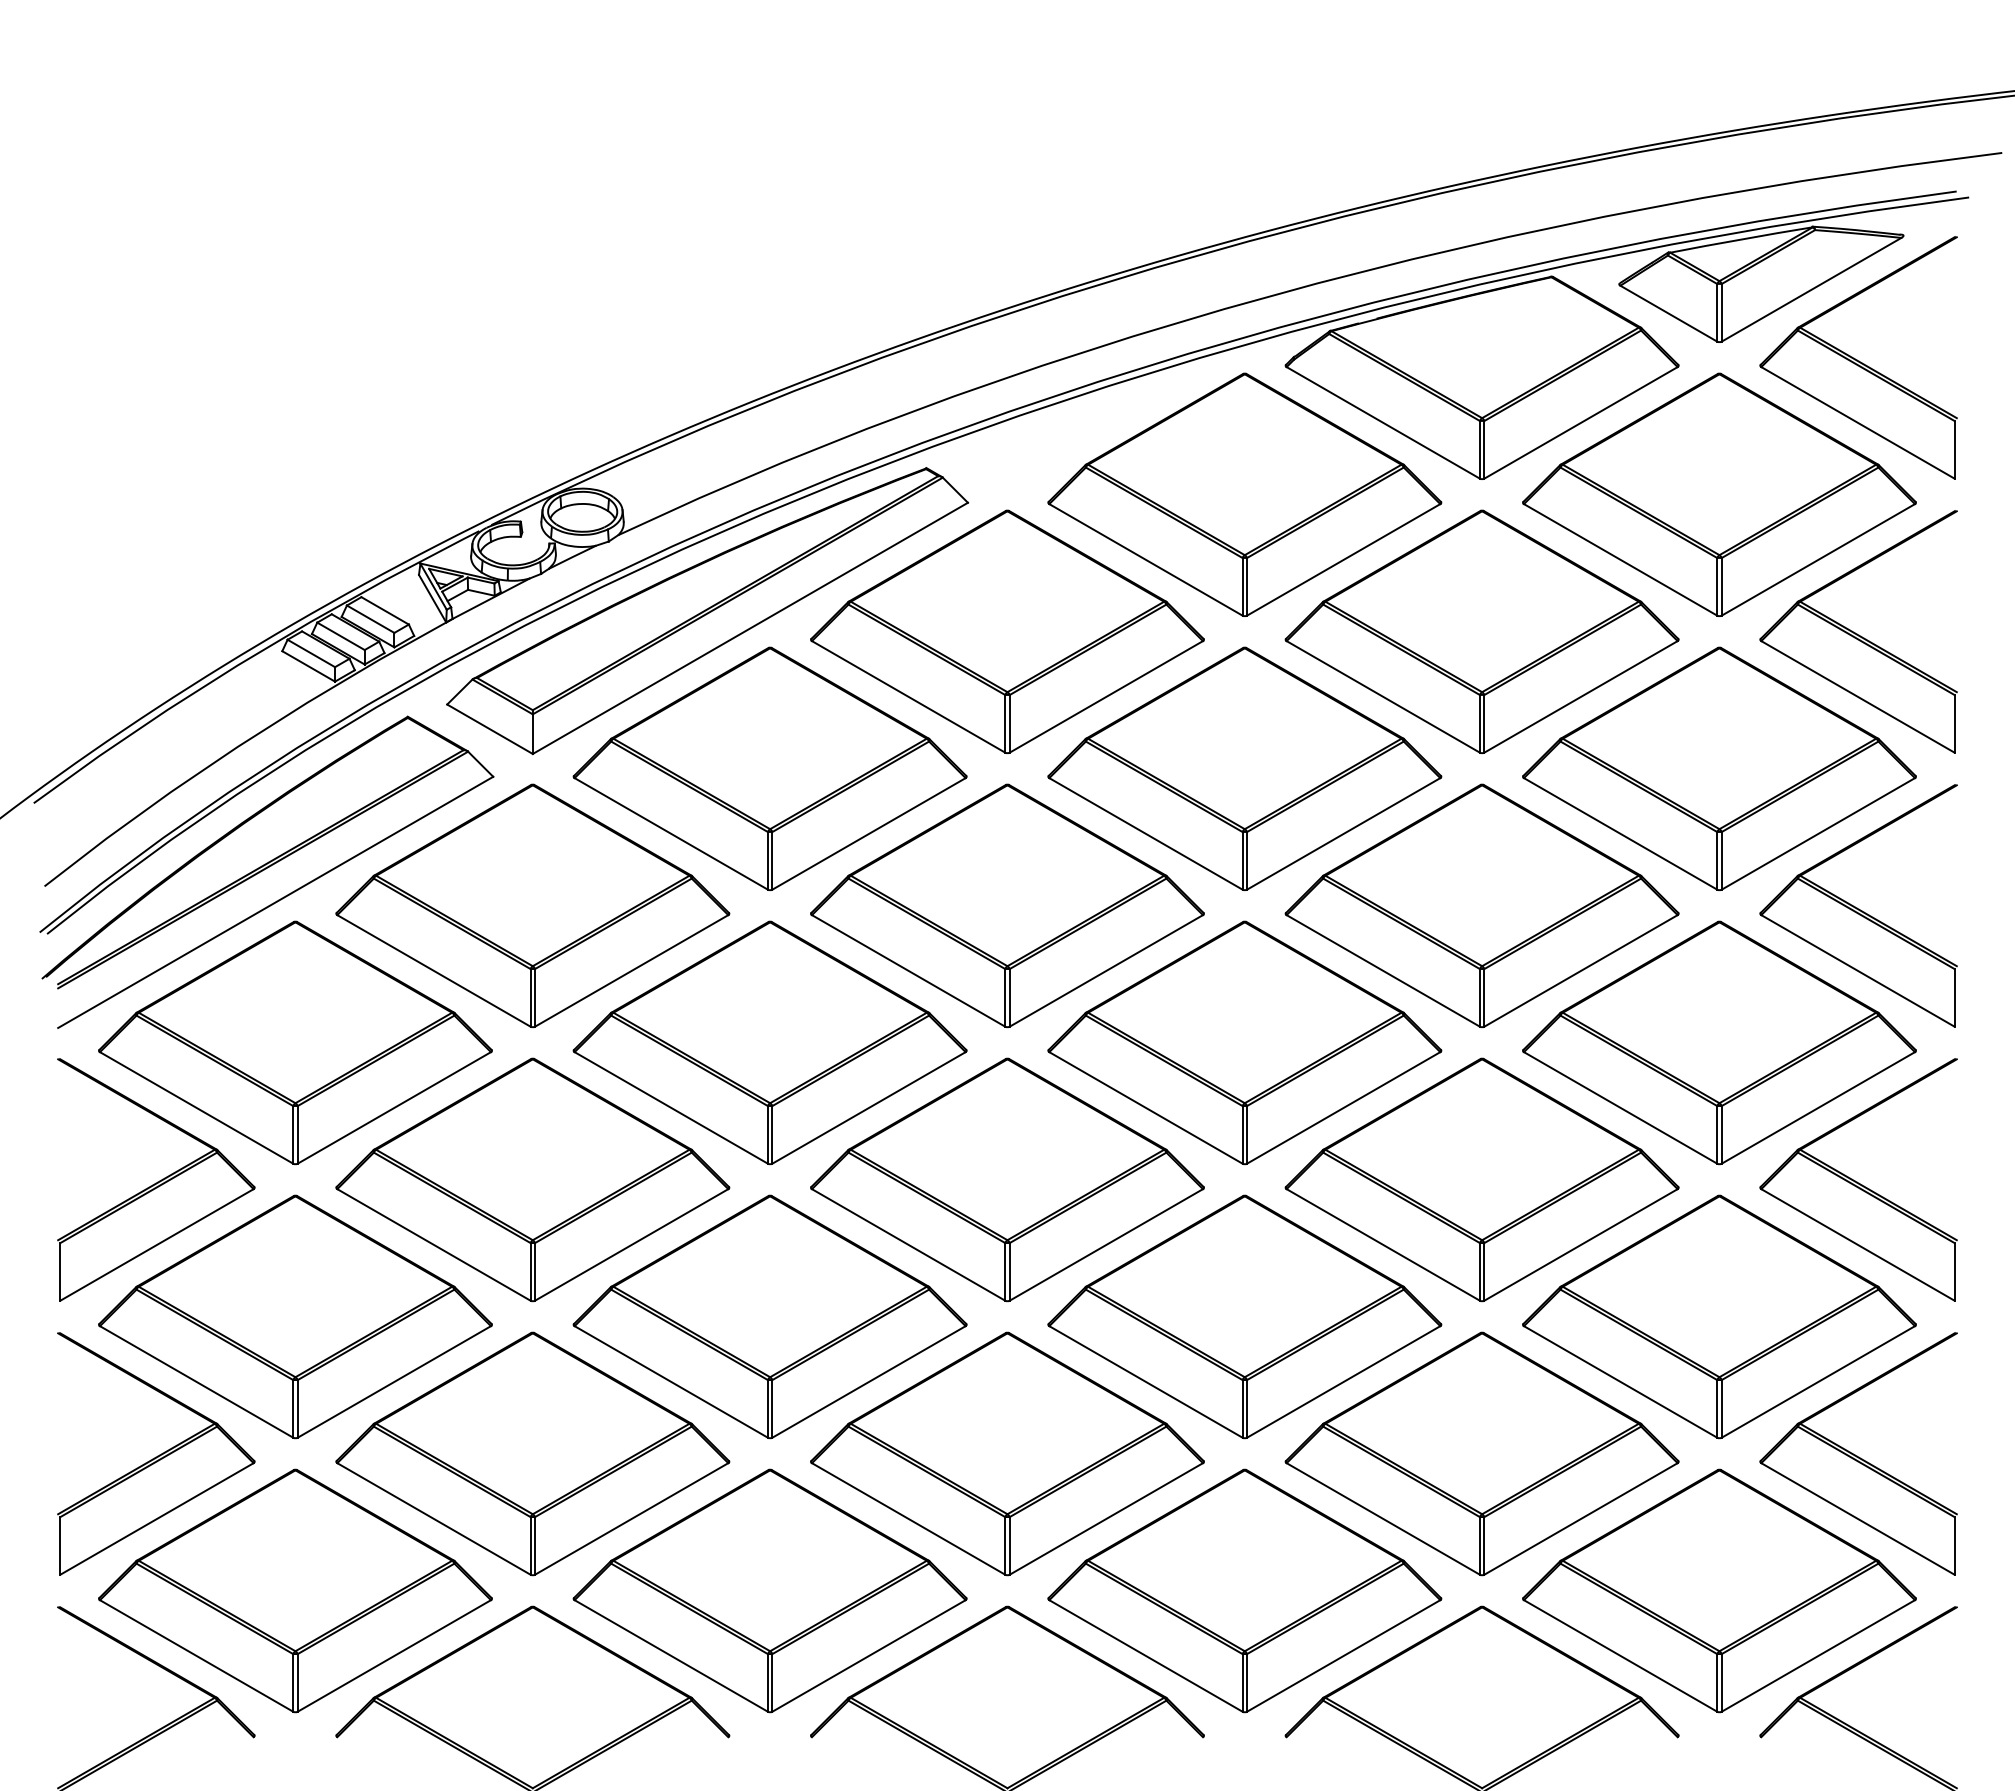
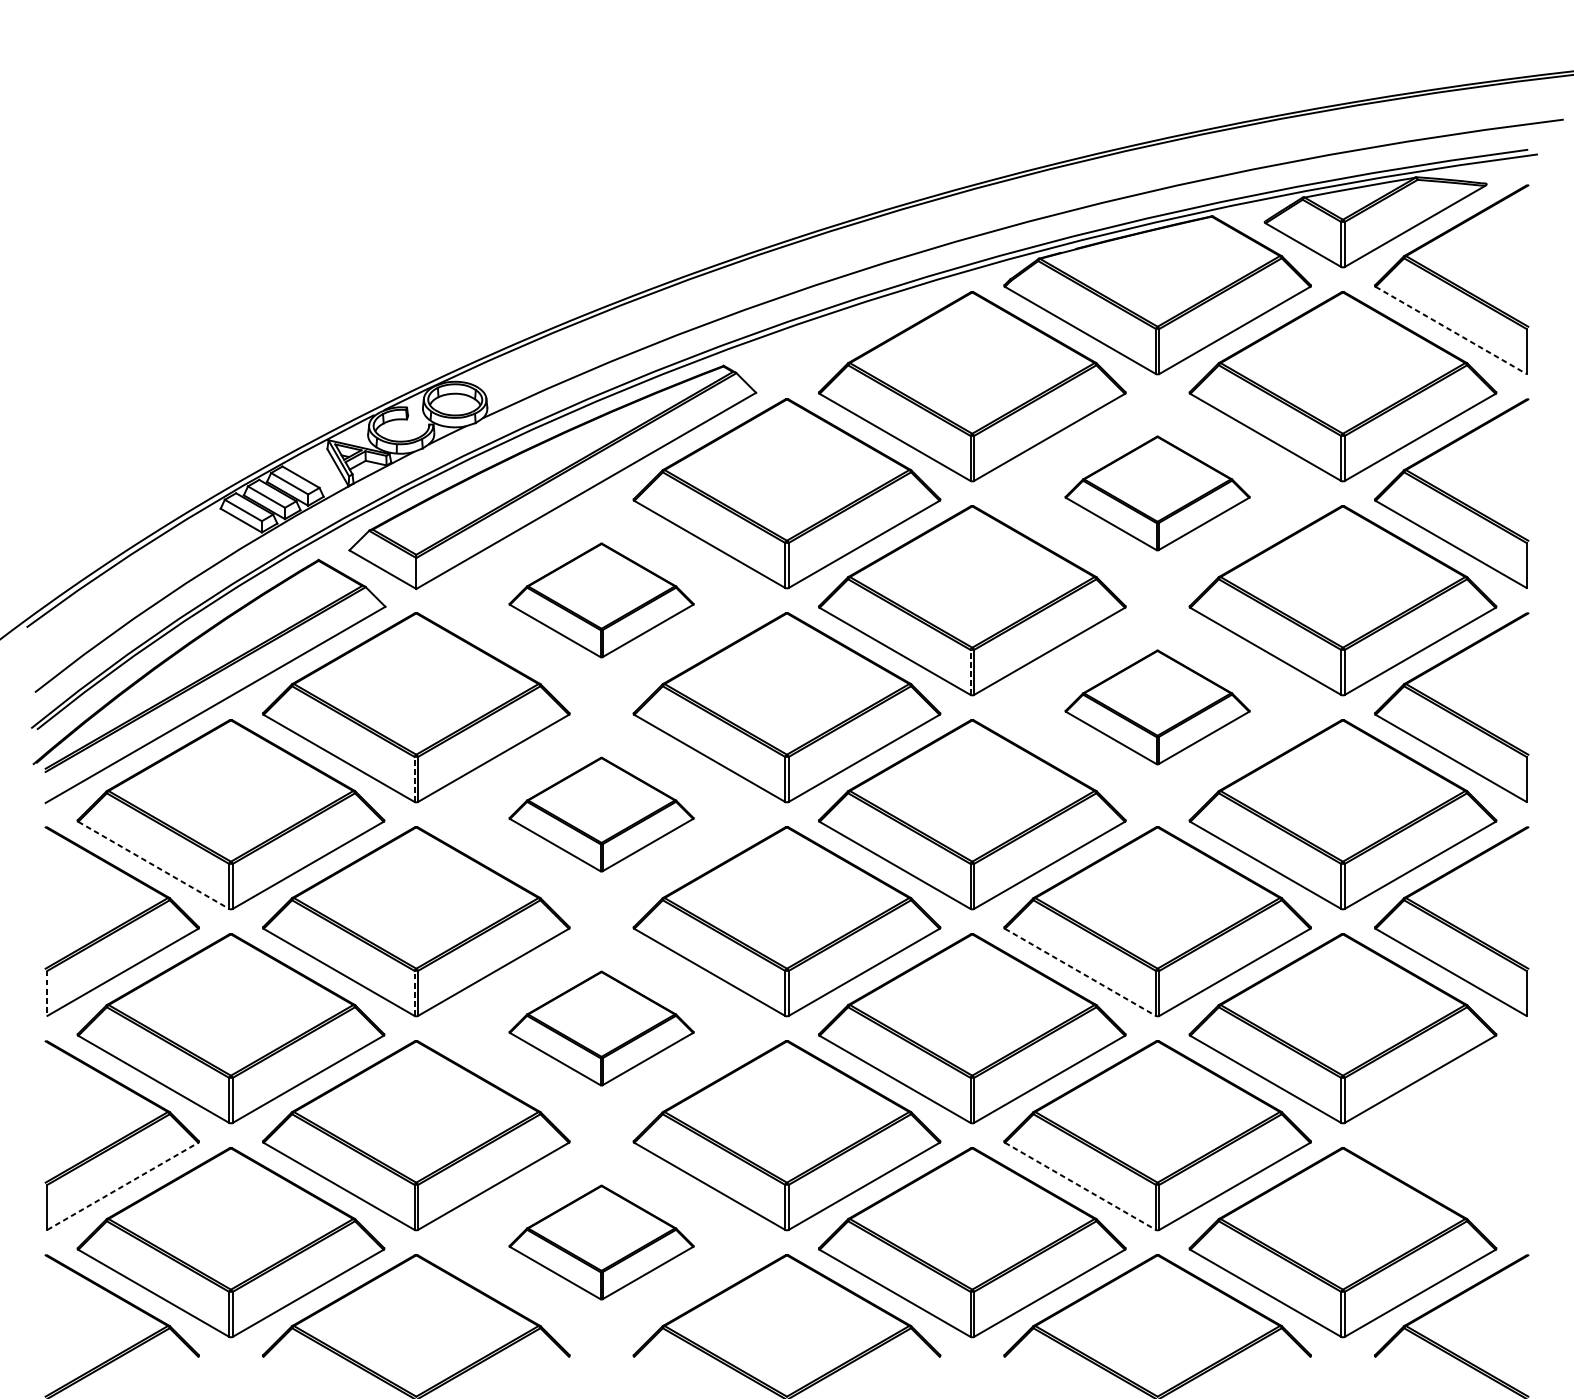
line: (1857, 422) -> (1450, 330), solid -> dashed
part: (1481, 631) -> (1157, 493), size x0.6
part: (769, 768) -> (601, 600), size x0.6
line: (1242, 860) -> (970, 672), solid -> dashed
part: (1481, 905) -> (1157, 707), size x0.6
line: (530, 997) -> (414, 779), solid -> dashed
part: (769, 1042) -> (601, 814), size x0.6
line: (196, 1107) -> (153, 865), solid -> dashed
line: (1383, 1244) -> (1080, 972), solid -> dashed
line: (60, 1271) -> (47, 993), solid -> dashed
line: (530, 1271) -> (414, 993), solid -> dashed
part: (769, 1316) -> (601, 1028), size x0.6
part: (1858, 1453) -> (1451, 1135), removed
line: (157, 1518) -> (123, 1186), solid -> dashed
line: (1383, 1518) -> (1080, 1186), solid -> dashed
part: (769, 1590) -> (601, 1242), size x0.6

